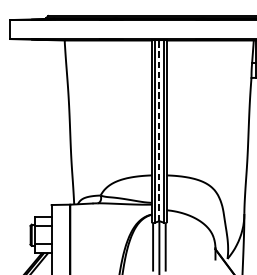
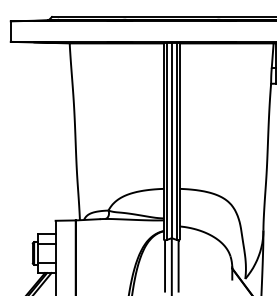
line: (159, 130) -> (171, 140), dashed -> solid

